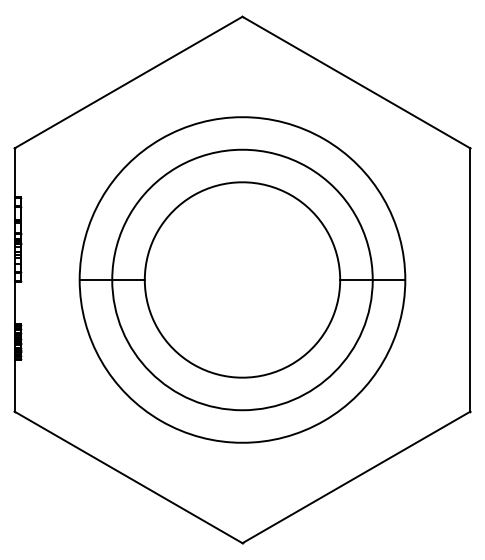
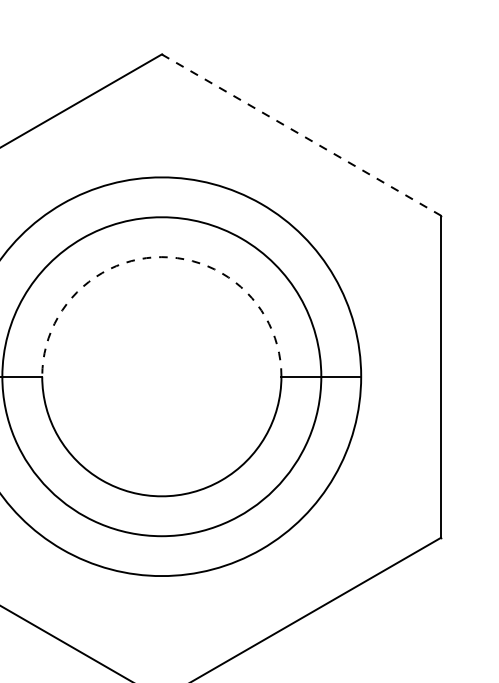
line: (356, 82) -> (301, 134), solid -> dashed
arc: (242, 182) -> (161, 257), solid -> dashed

